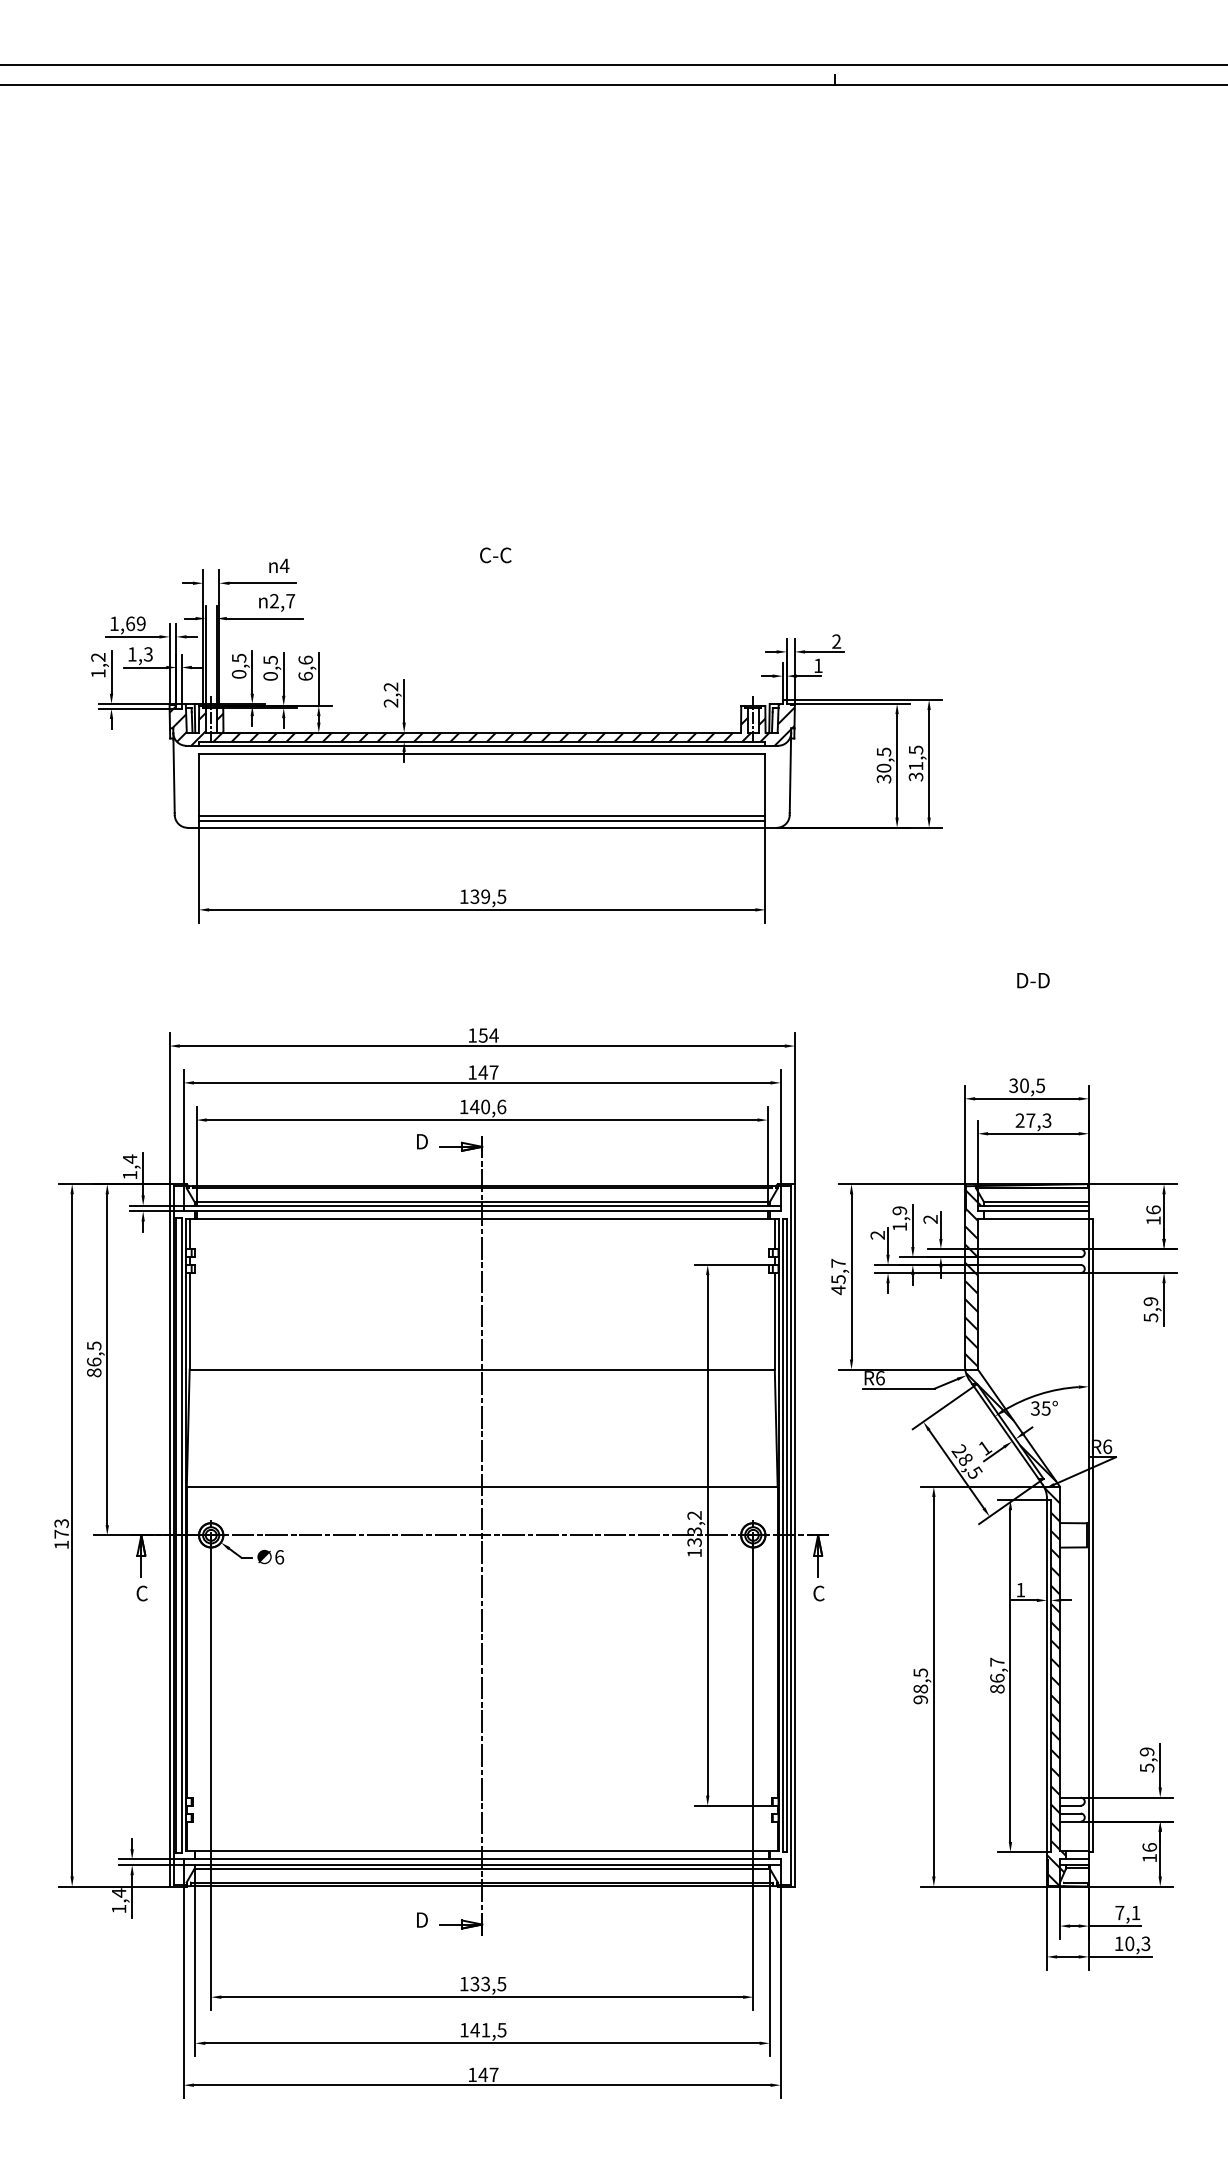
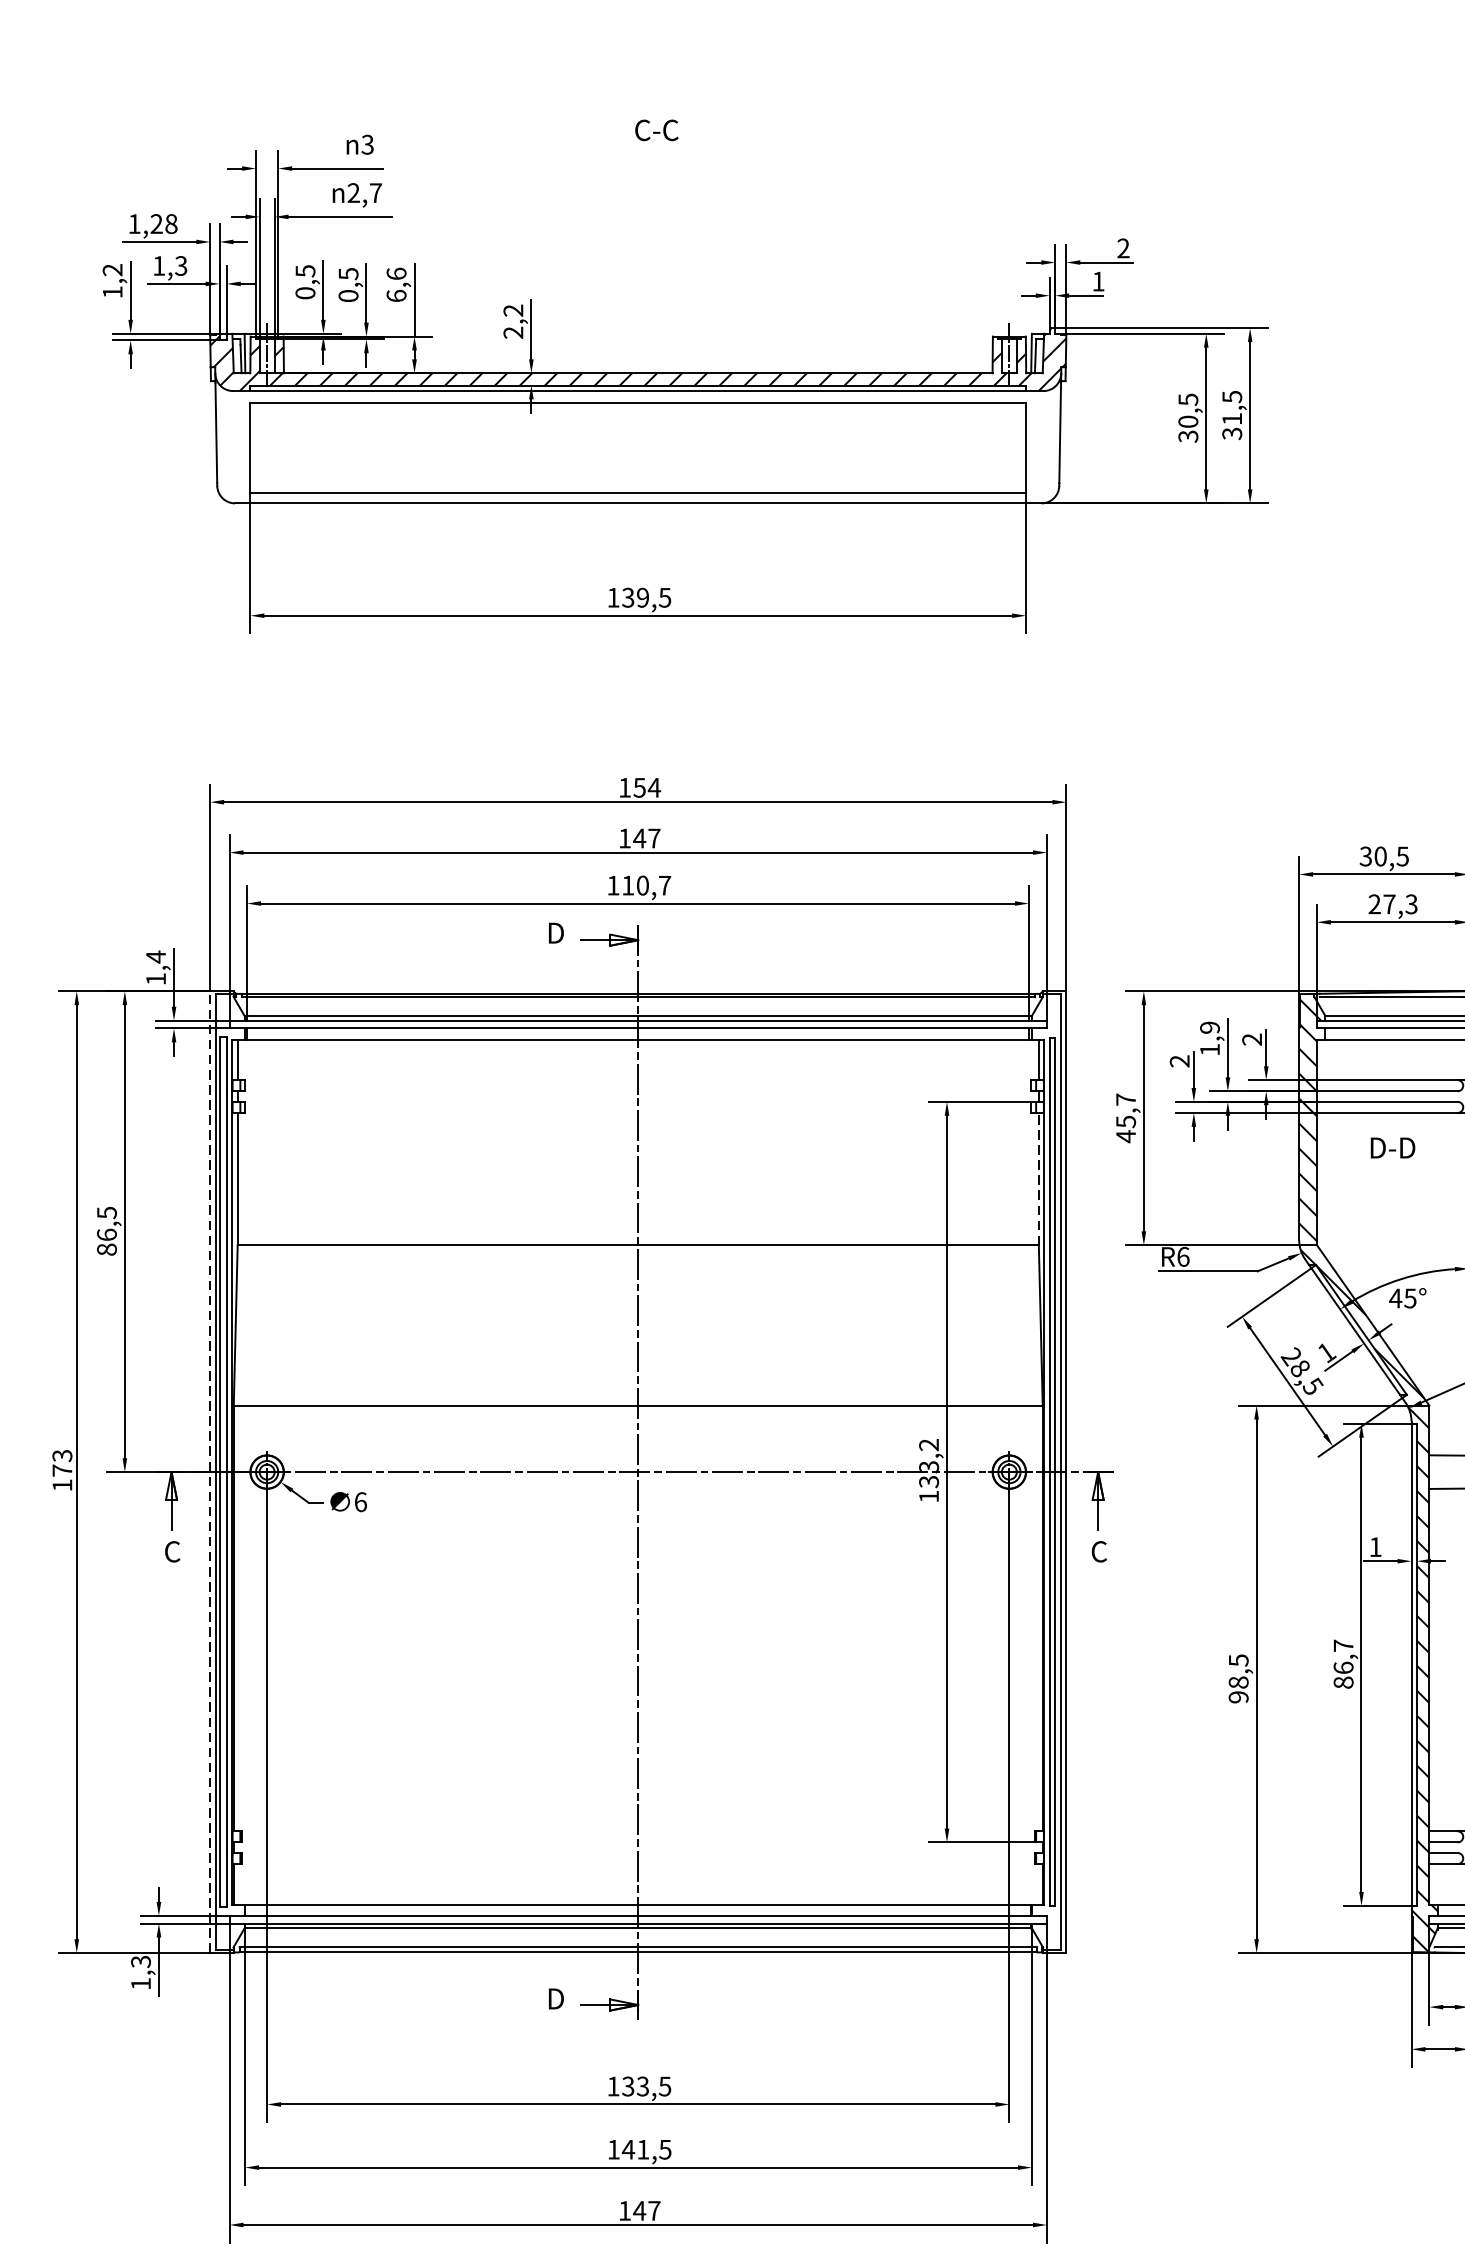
text: (284, 565) -> (367, 144), 4 -> 3
text: (135, 623) -> (163, 223), 1,69 -> 1,28
line: (482, 815) -> (638, 486), removed
text: (1033, 980) -> (1393, 1147), moved
text: (488, 1106) -> (646, 884), 140,6 -> 110,7
line: (774, 1320) -> (1038, 1177), solid -> dashed
text: (1035, 1408) -> (1395, 1298), 35° -> 45°
line: (169, 1534) -> (210, 1470), solid -> dashed
text: (118, 1892) -> (140, 1961), 1,4 -> 1,3

